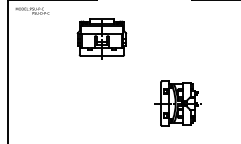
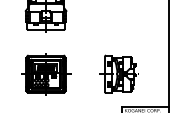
part: (177, 103) -> (118, 74), moved
part: (102, 108) -> (46, 74), added

